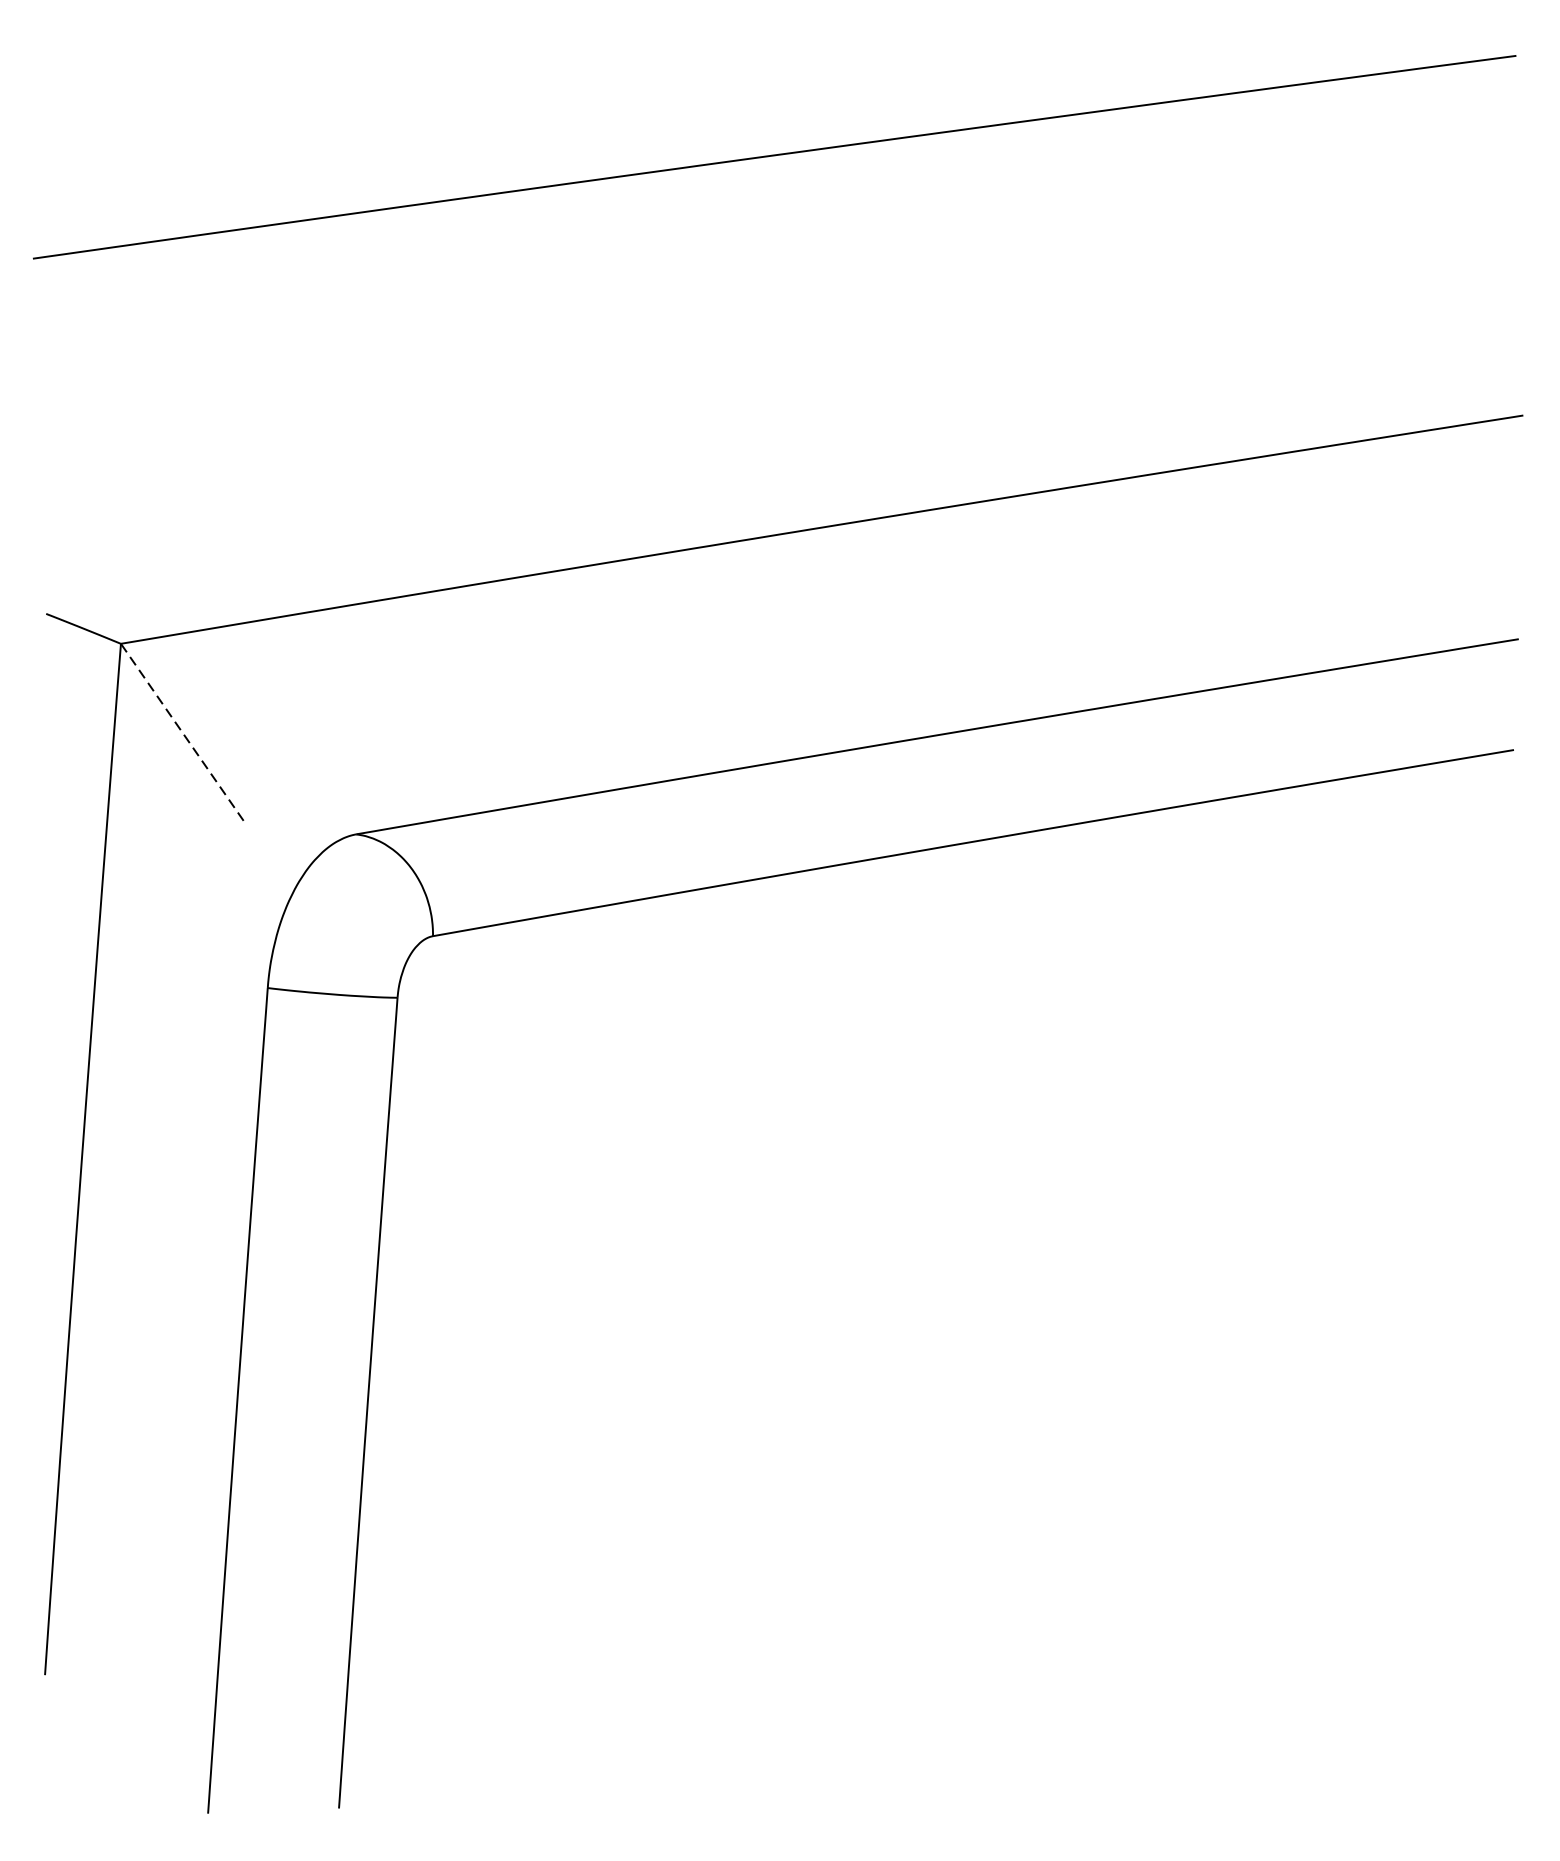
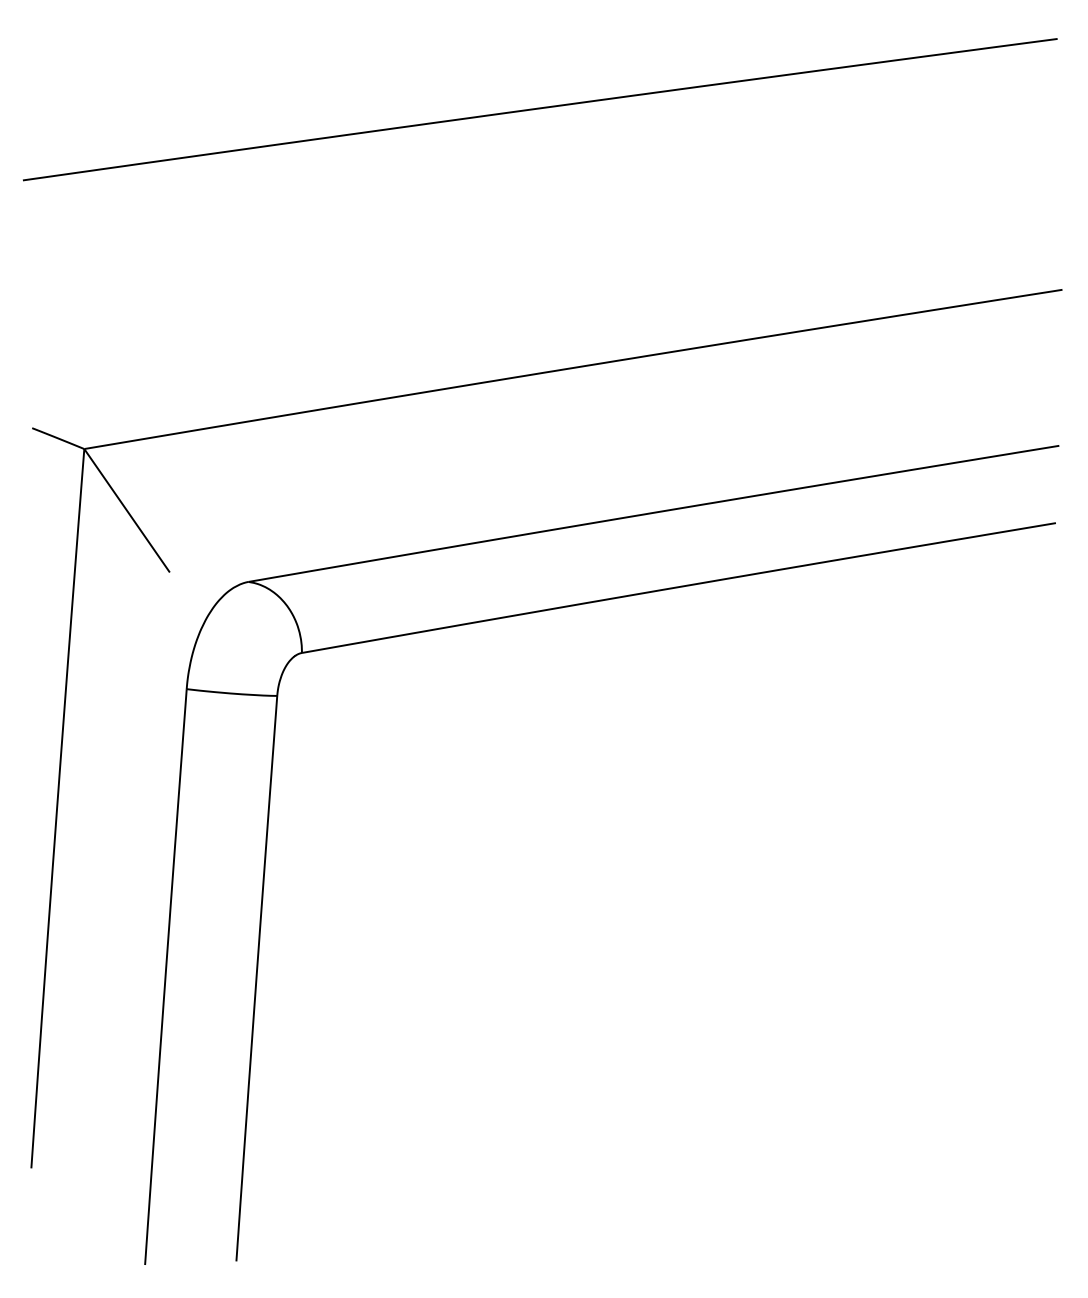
line: (181, 731) -> (126, 510), dashed -> solid

